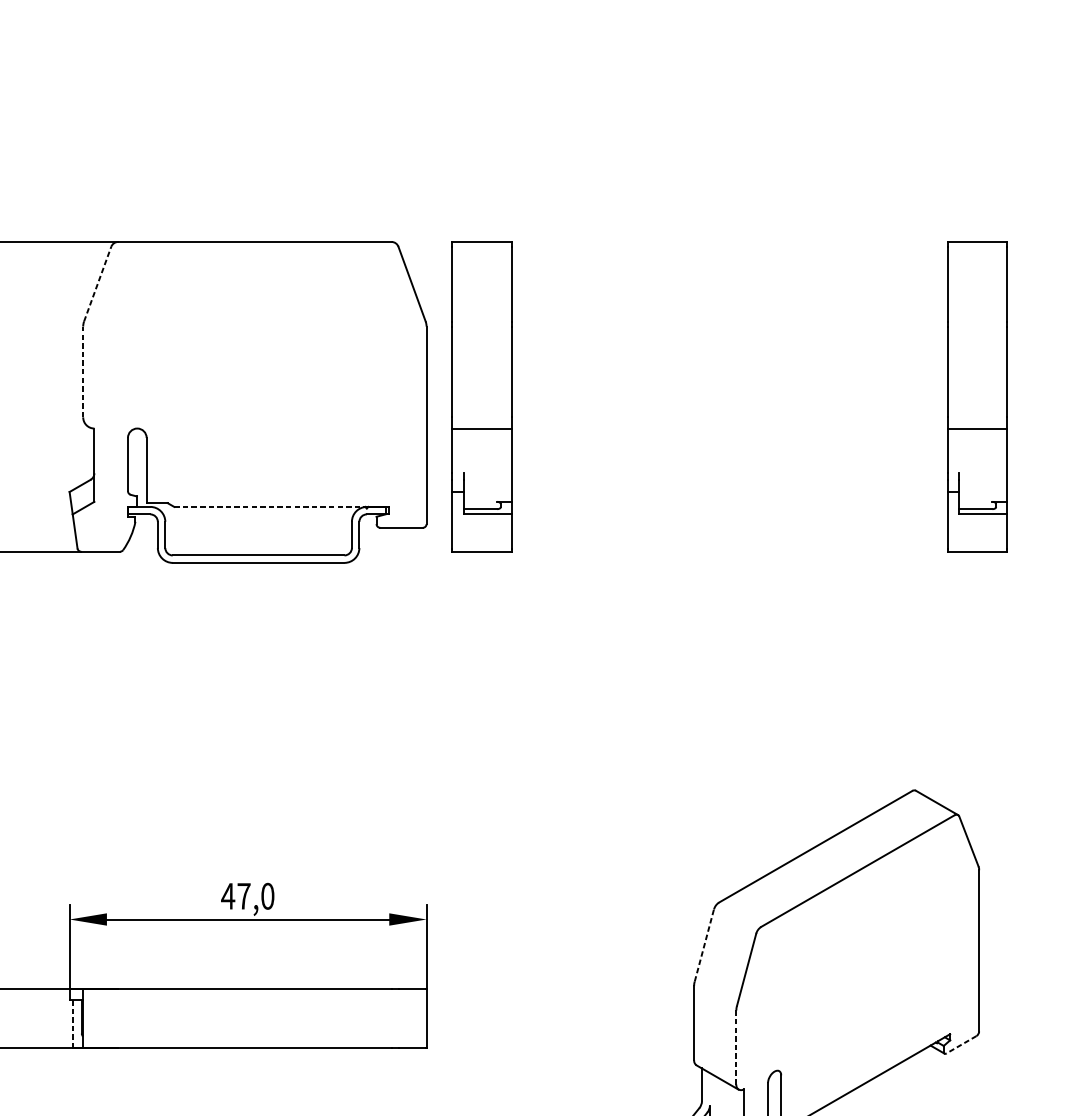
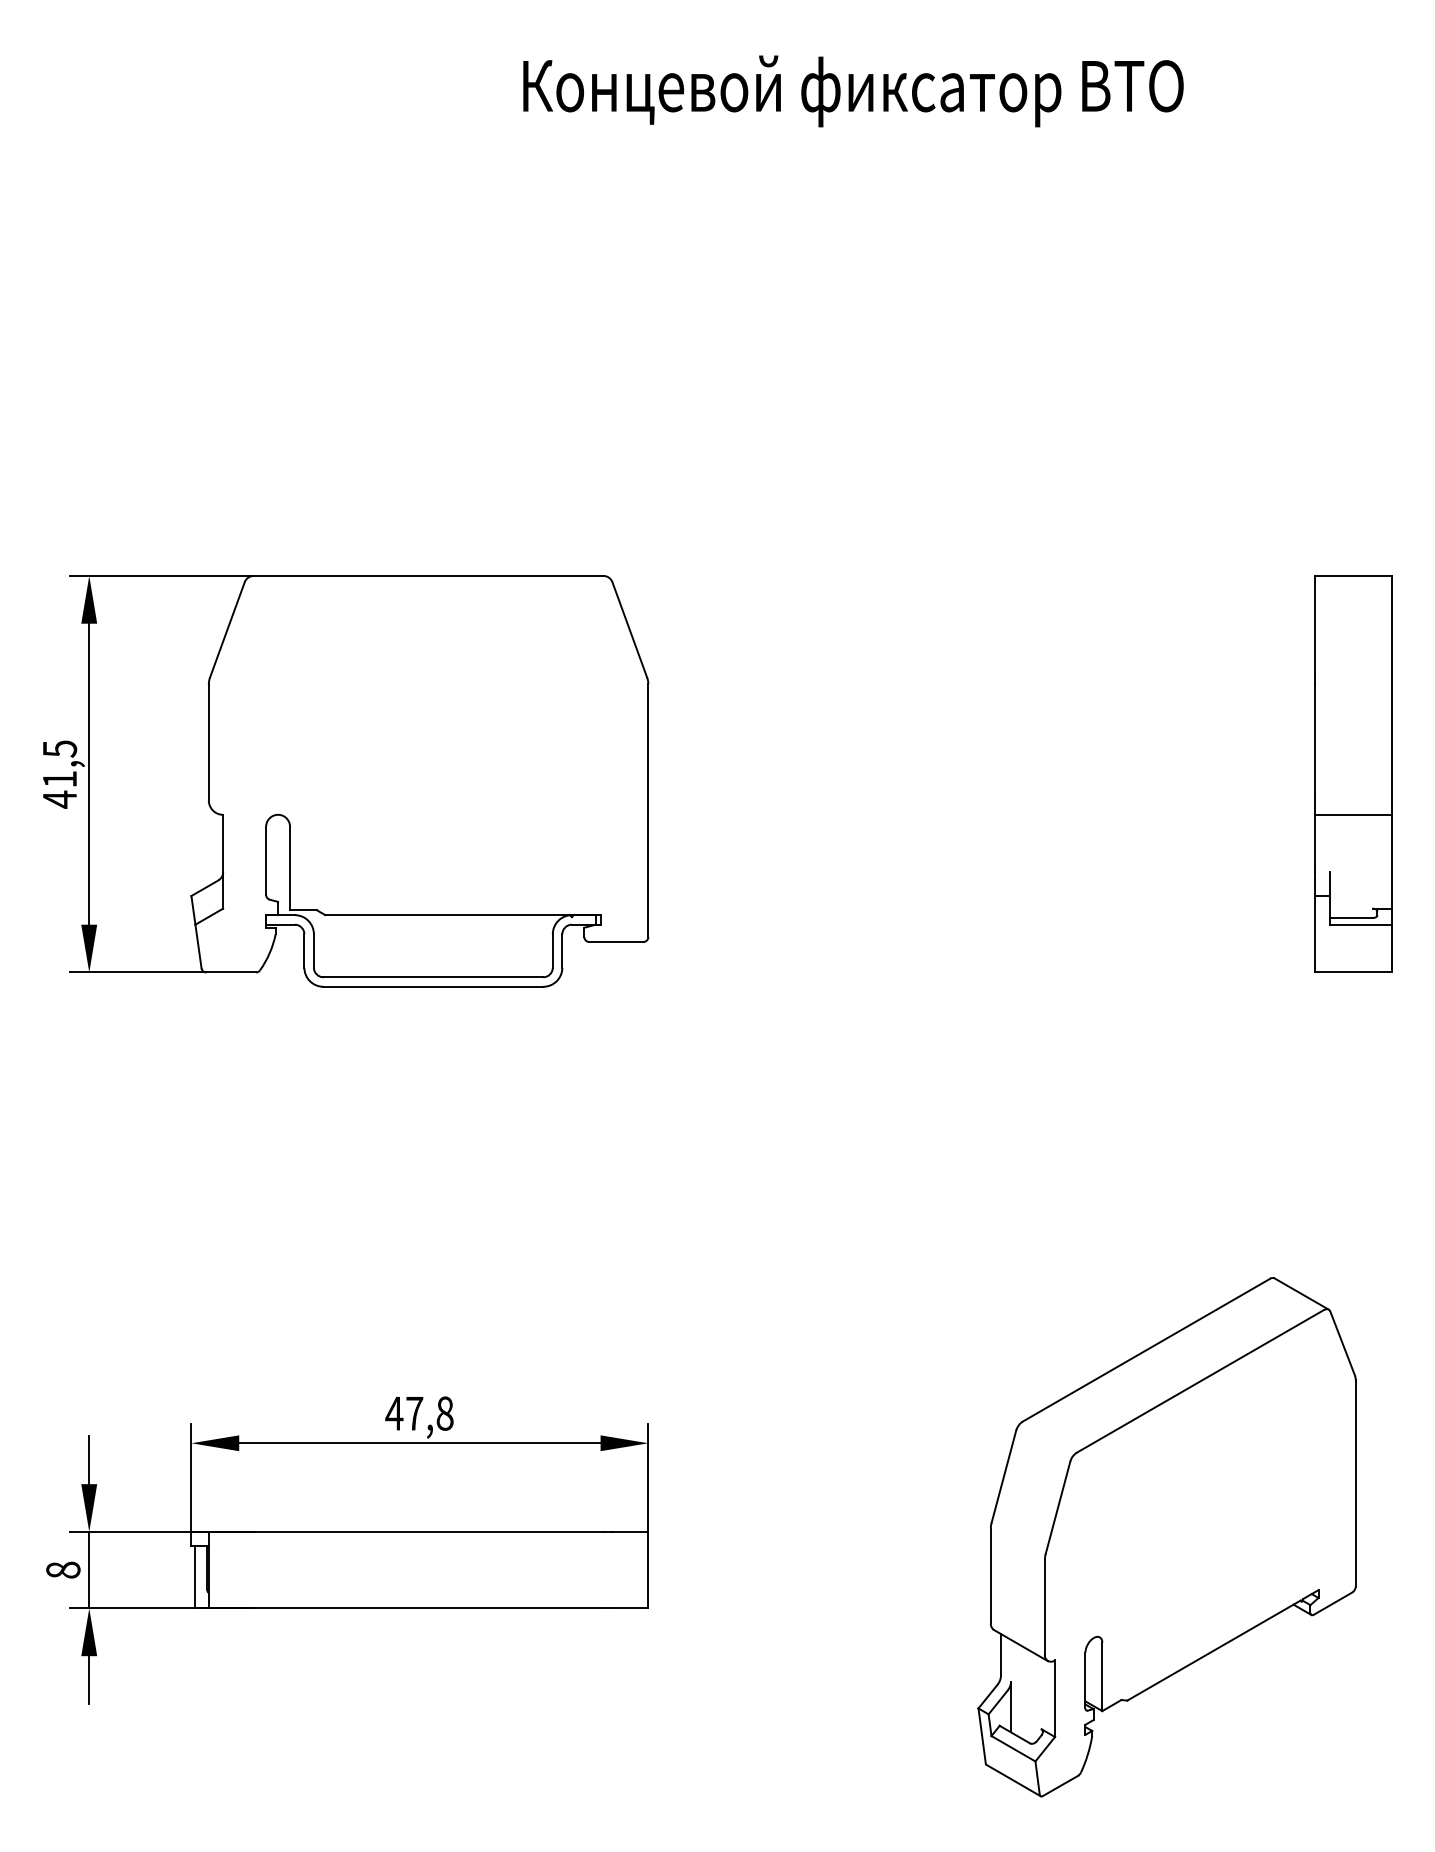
line: (97, 284) -> (227, 630), dashed -> solid
line: (82, 371) -> (208, 741), dashed -> solid
part: (482, 396) -> (719, 773), removed
line: (270, 507) -> (448, 915), dashed -> solid
text: (267, 896) -> (444, 1413), 47,0 -> 47,8
line: (704, 945) -> (1003, 1476), dashed -> solid
line: (72, 1023) -> (195, 1576), dashed -> solid
line: (961, 1044) -> (1332, 1603), dashed -> solid
line: (736, 1047) -> (1044, 1606), dashed -> solid

